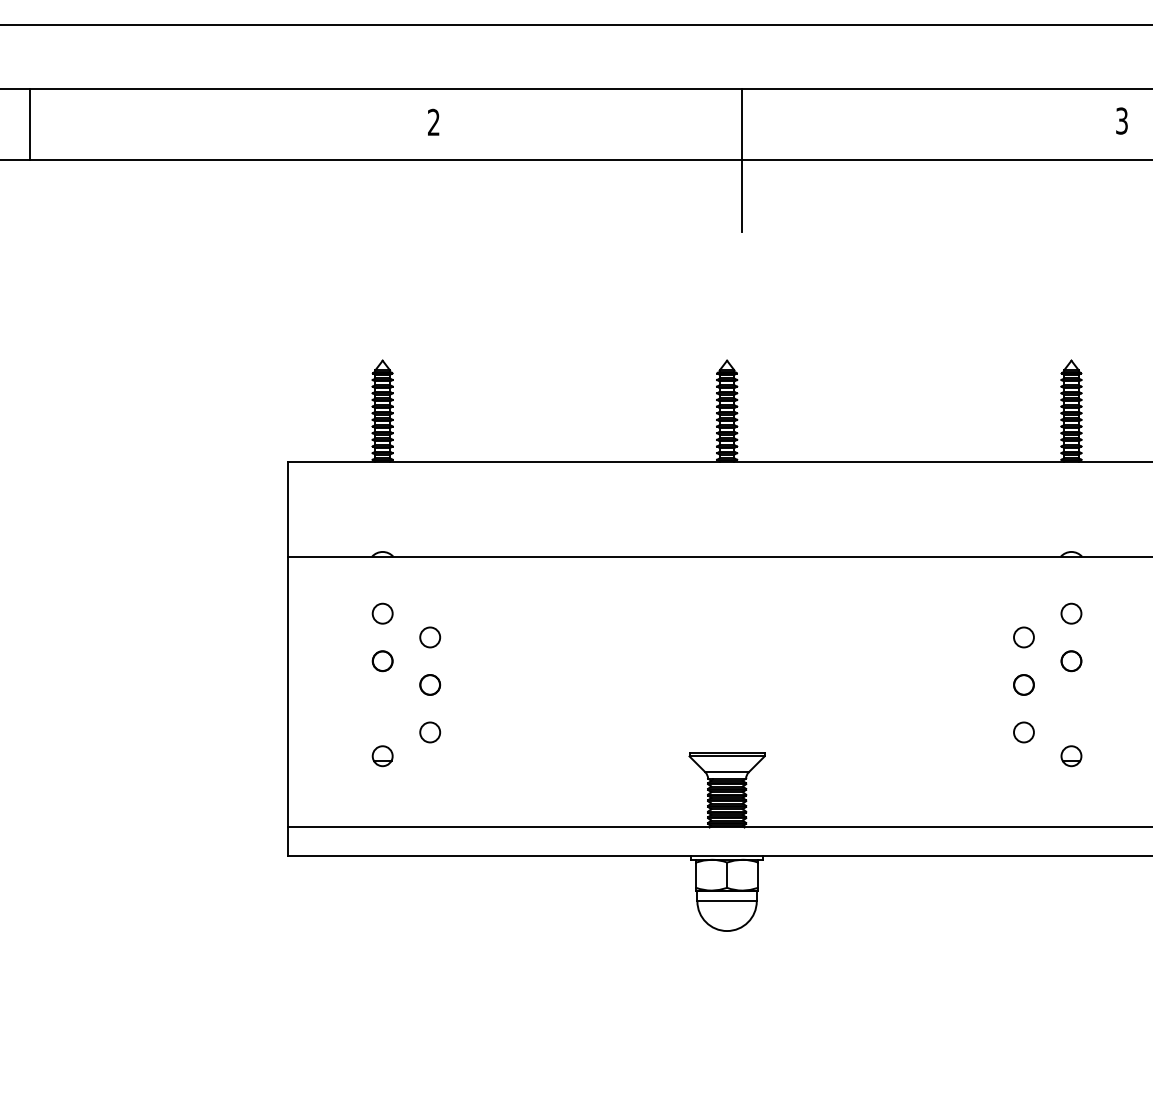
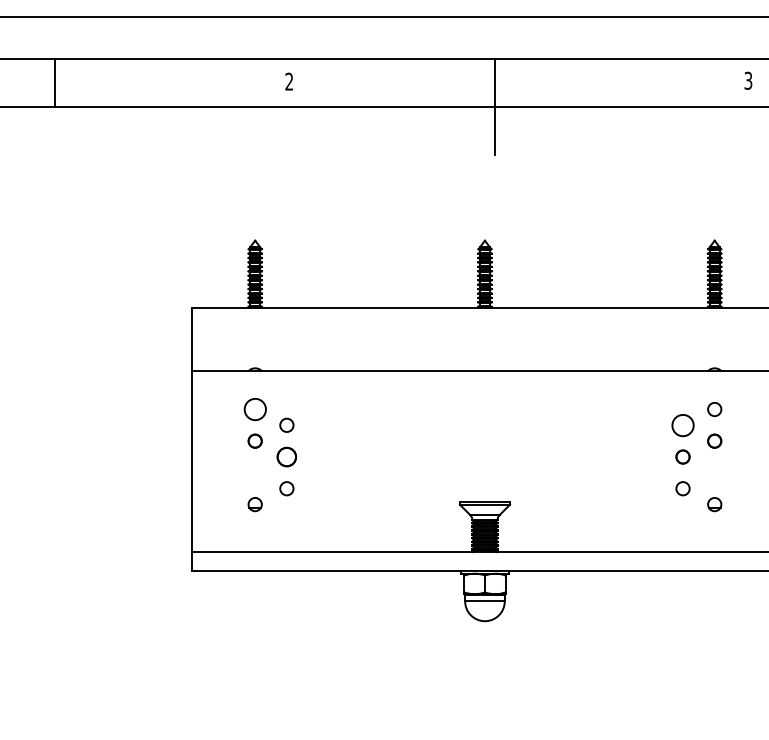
line: (29, 125) -> (54, 83), moved
circle: (381, 613) -> (254, 409), size x1.6
circle: (1023, 636) -> (682, 424), size x1.6
circle: (429, 684) -> (286, 456), size x1.4

